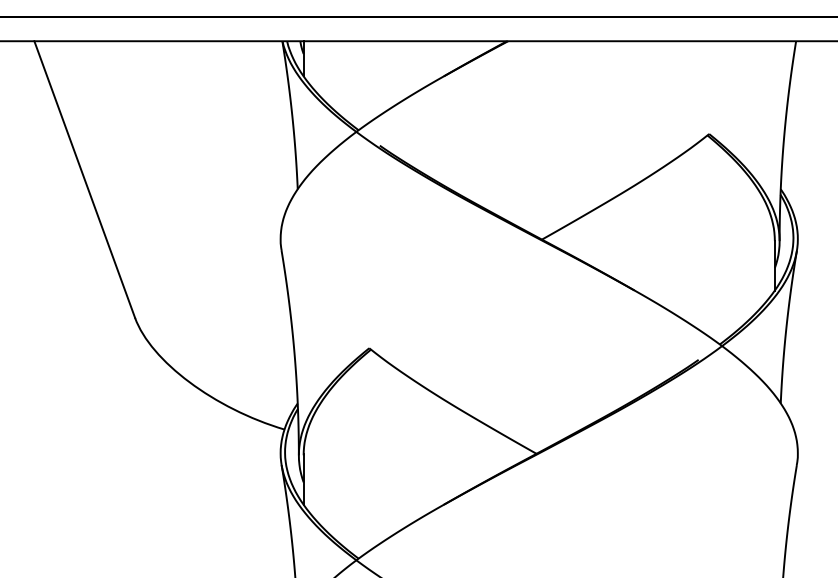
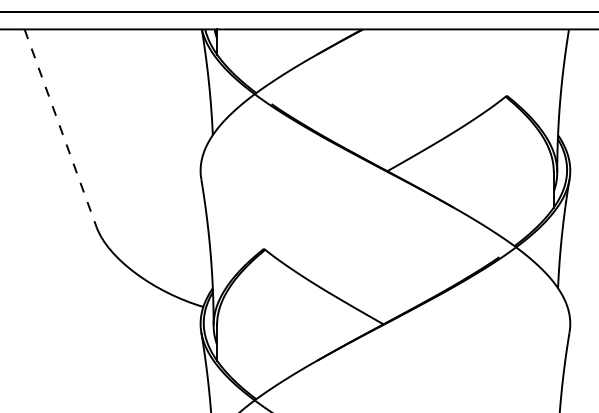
line: (84, 179) -> (60, 128), solid -> dashed

